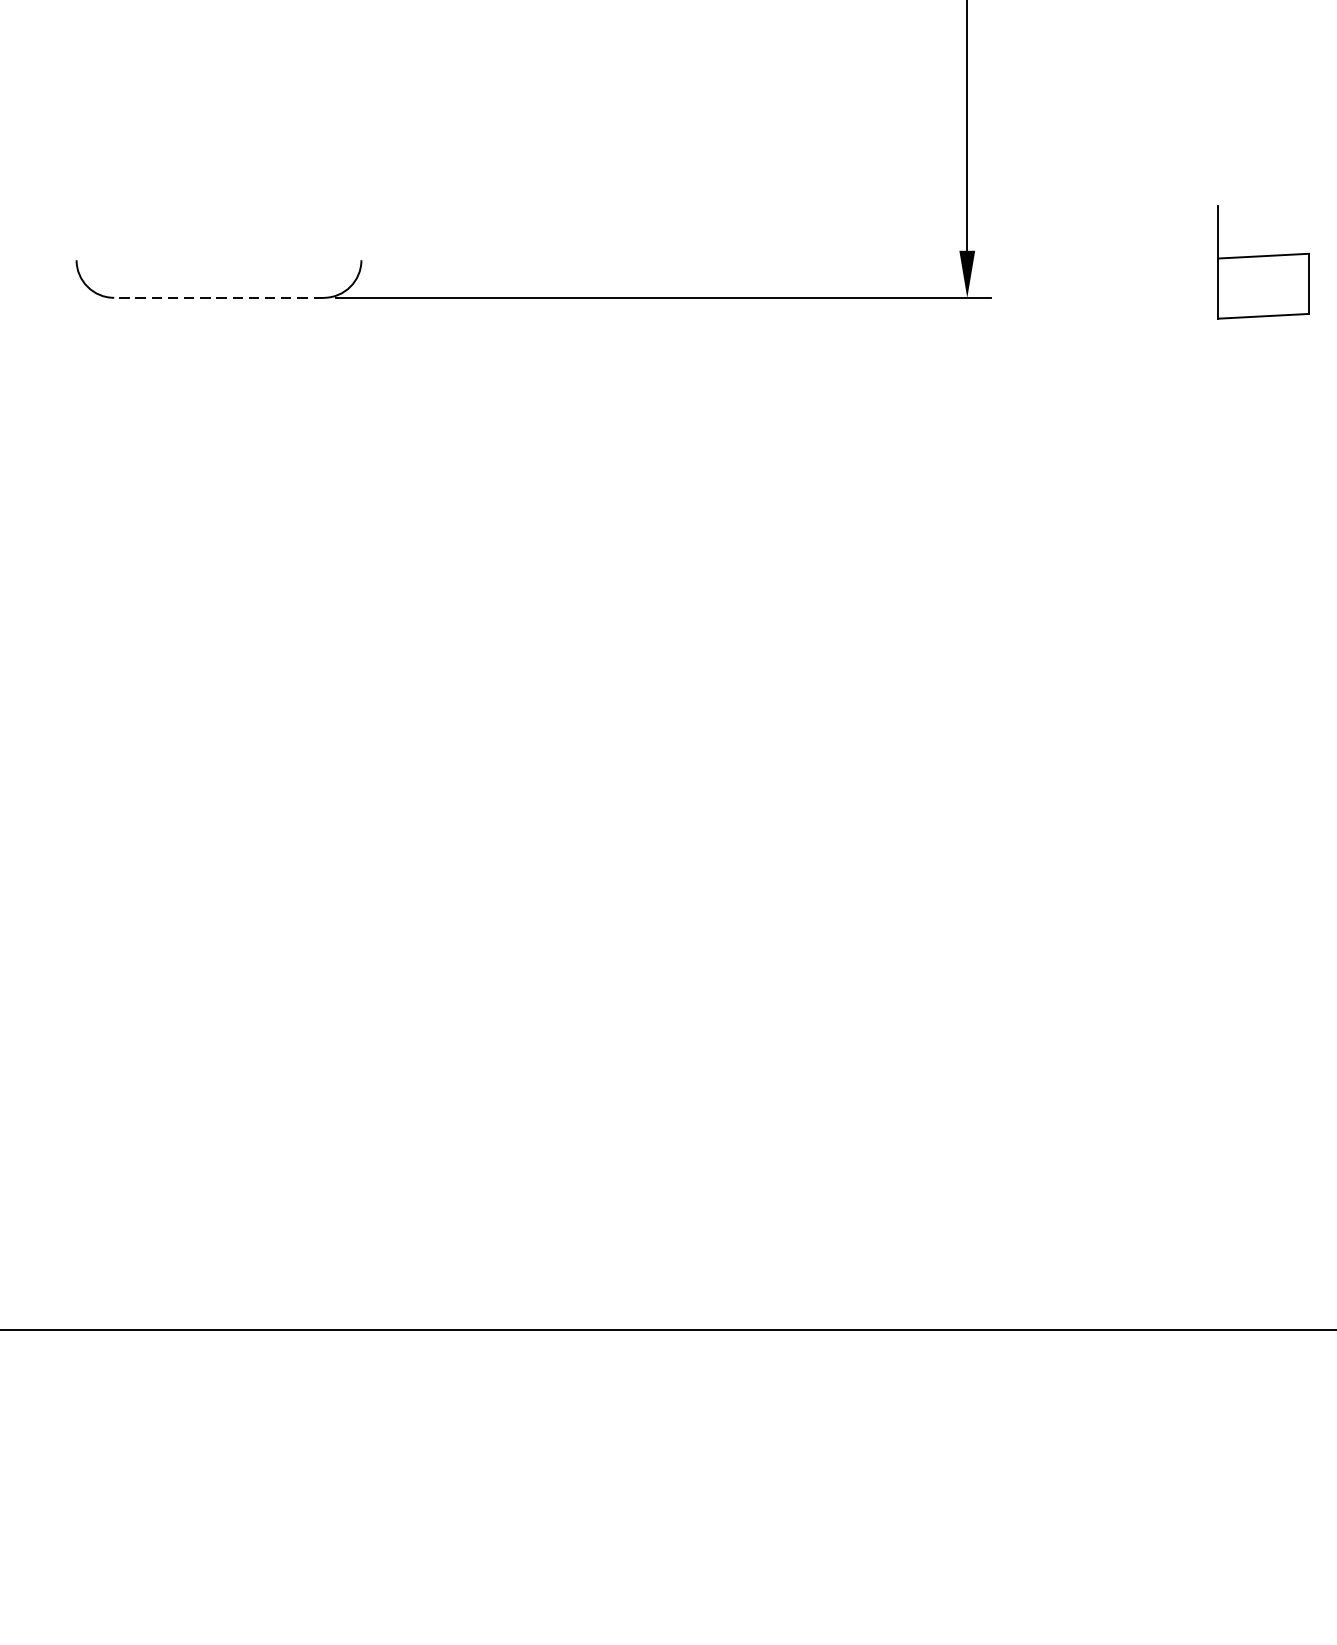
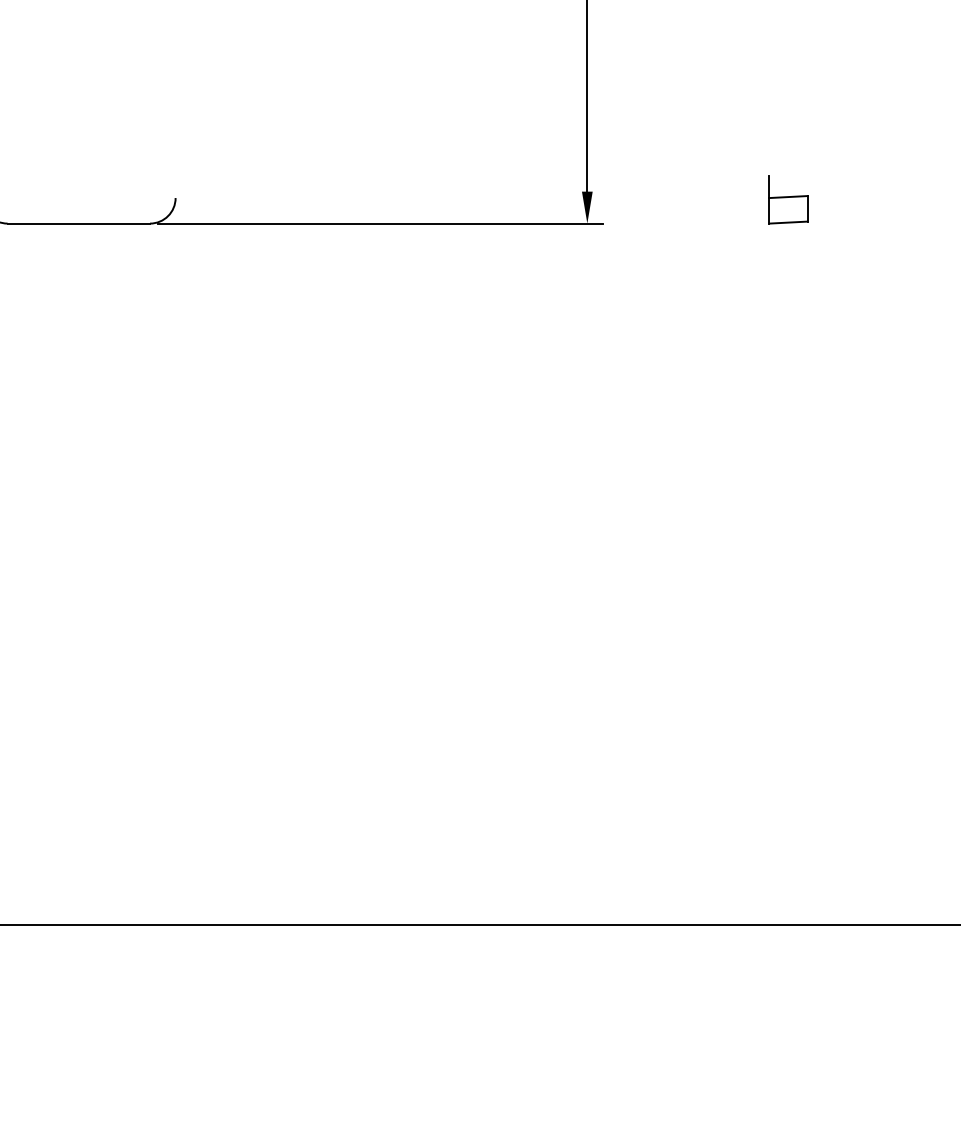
part: (1263, 262) -> (788, 199), size x0.62
line: (218, 297) -> (78, 223), dashed -> solid

